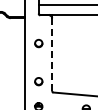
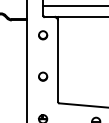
part: (38, 43) -> (42, 35), moved
line: (52, 55) -> (58, 62), dashed -> solid
part: (38, 81) -> (42, 76), moved

